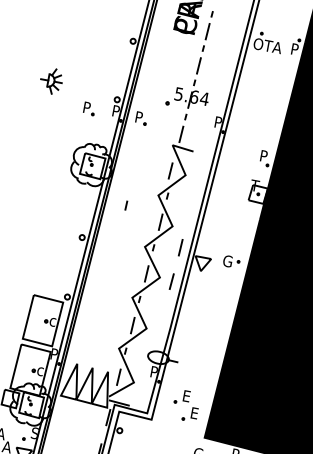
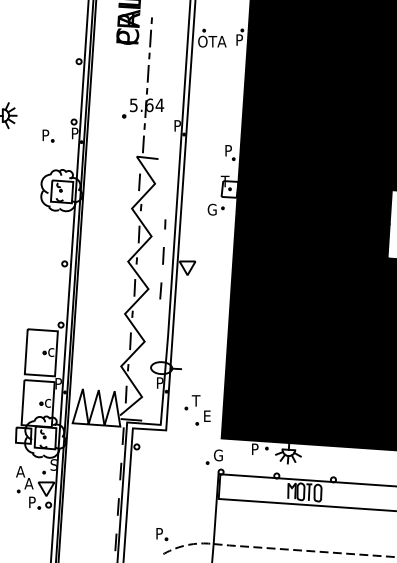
part: (141, 118) -> (101, 135), removed
line: (126, 205) -> (165, 224), moved
part: (231, 261) -> (215, 209), moved
text: (185, 395) -> (195, 400), E -> T

